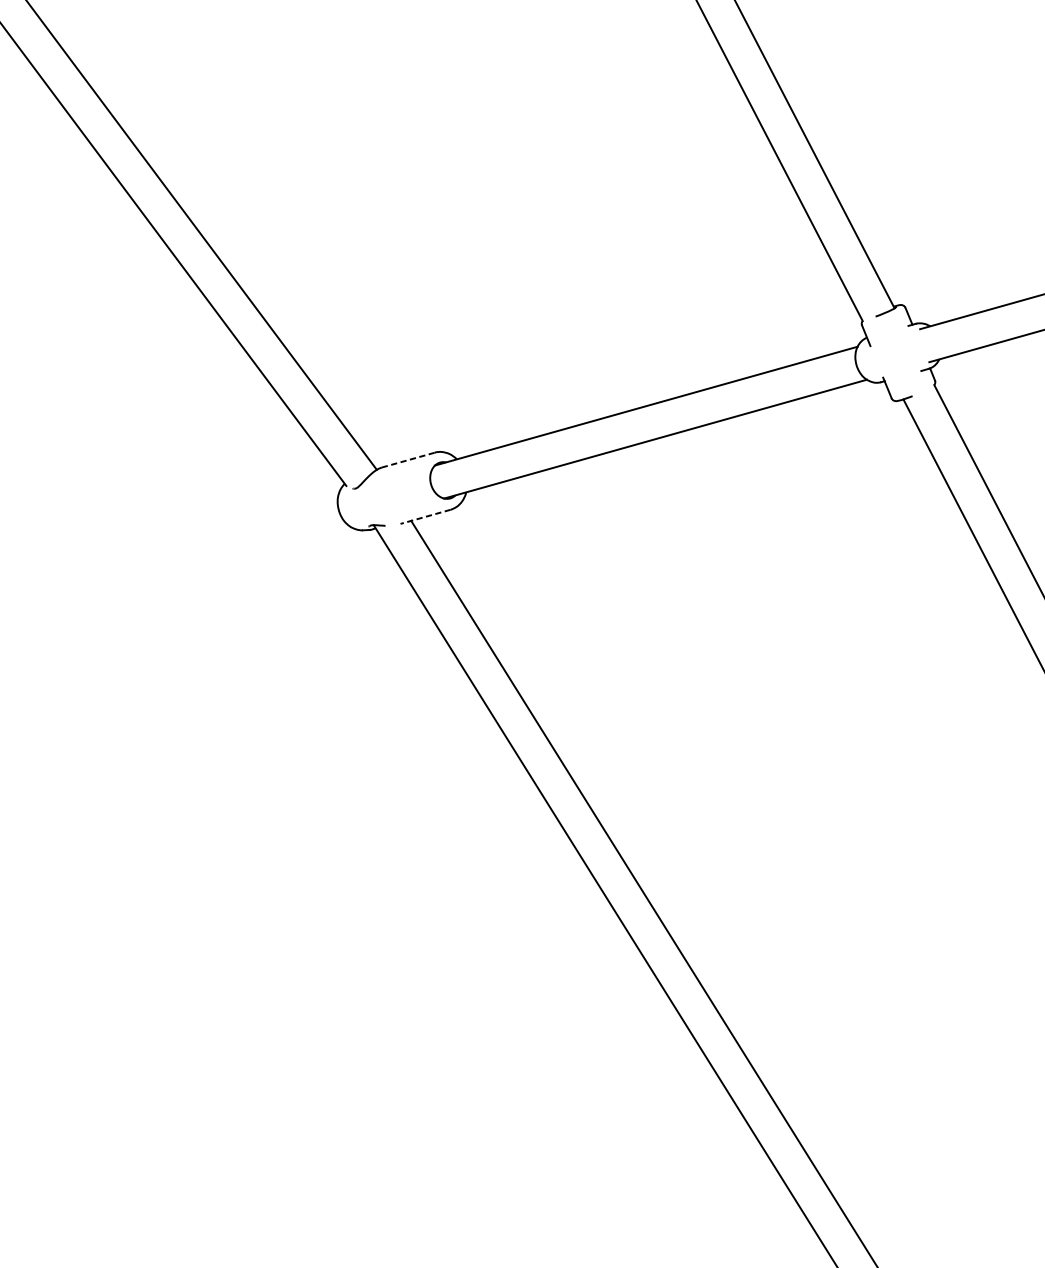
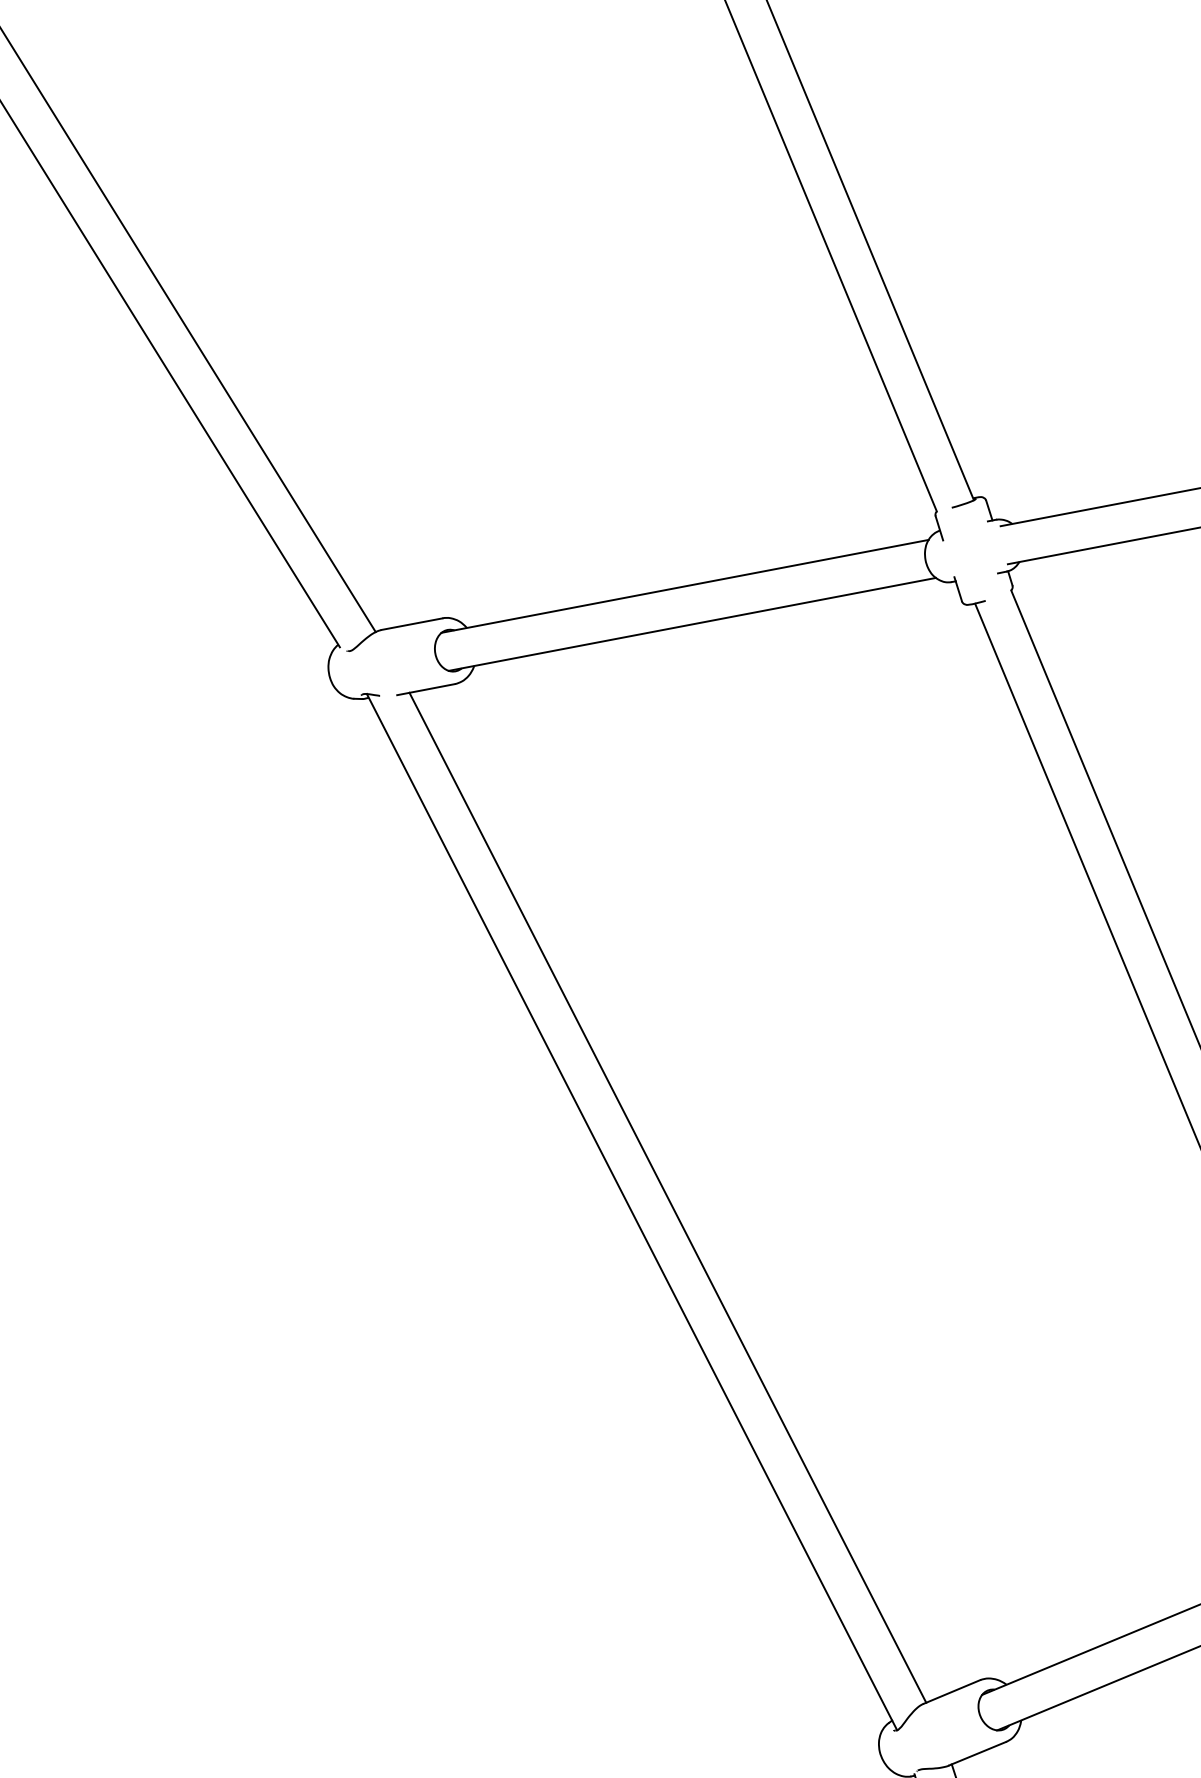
line: (408, 460) -> (412, 624), dashed -> solid
line: (425, 516) -> (425, 689), dashed -> solid

